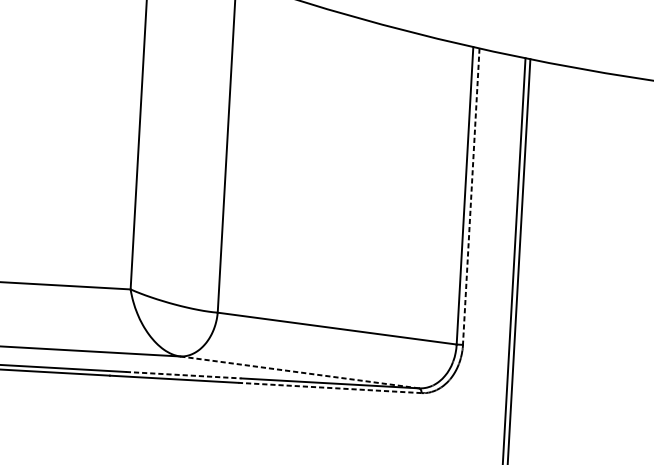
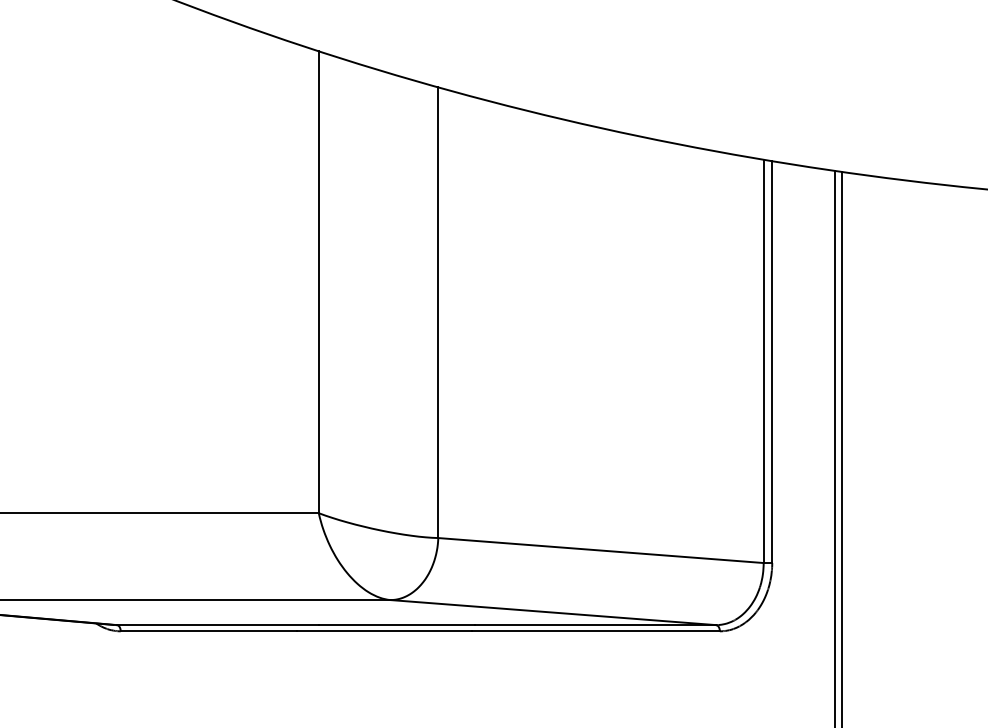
line: (471, 196) -> (772, 362), dashed -> solid
line: (298, 372) -> (552, 612), dashed -> solid
line: (184, 375) -> (397, 625), dashed -> solid
line: (329, 388) -> (595, 631), dashed -> solid

